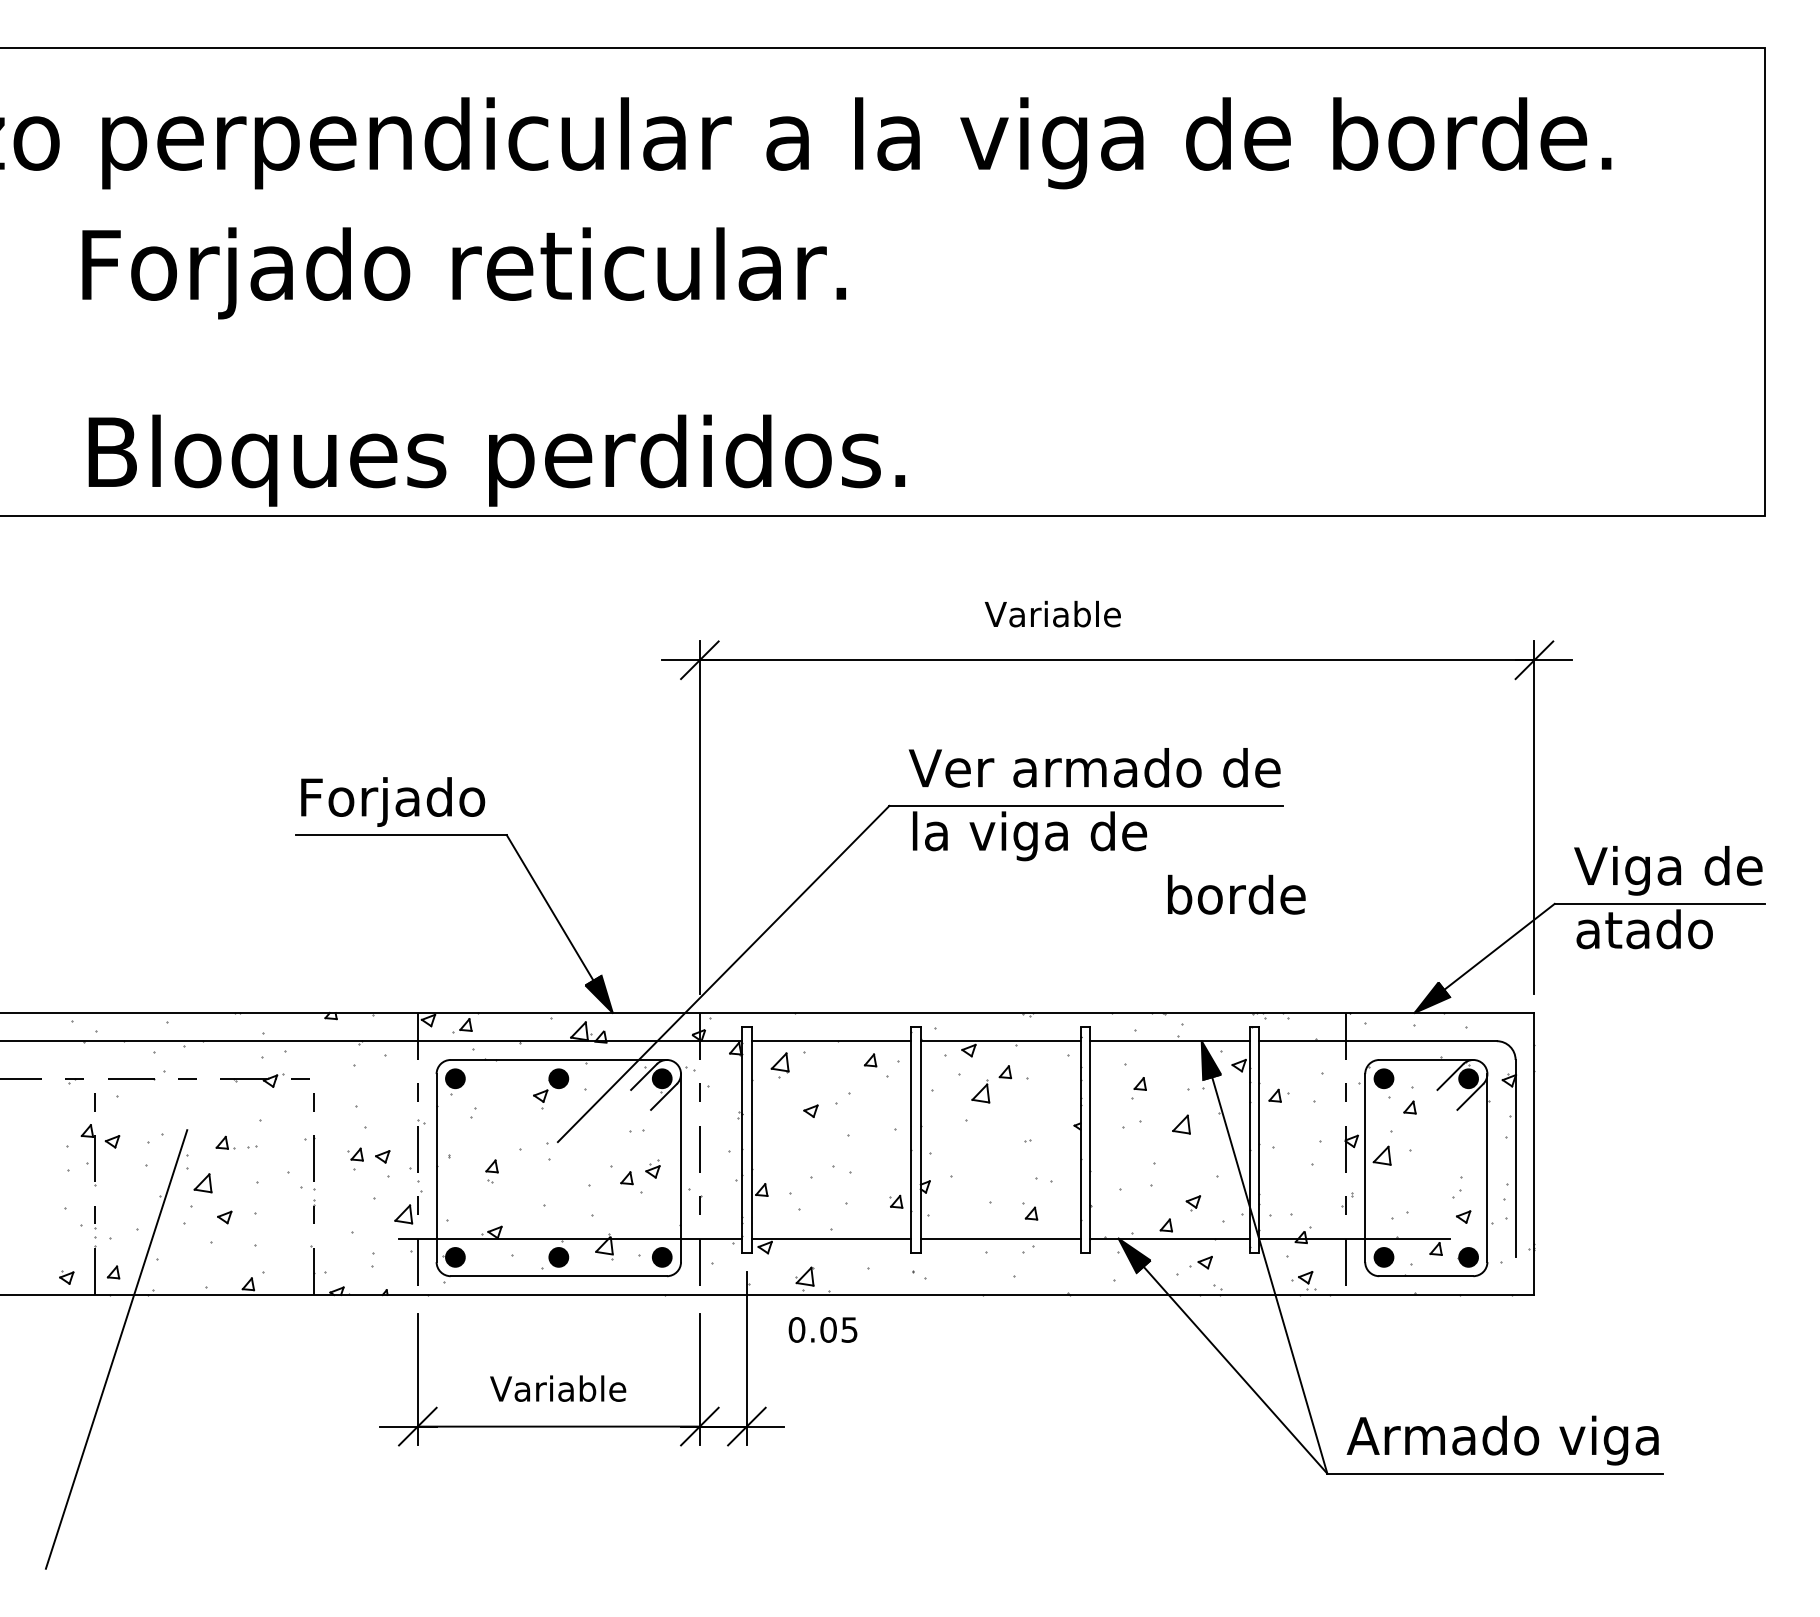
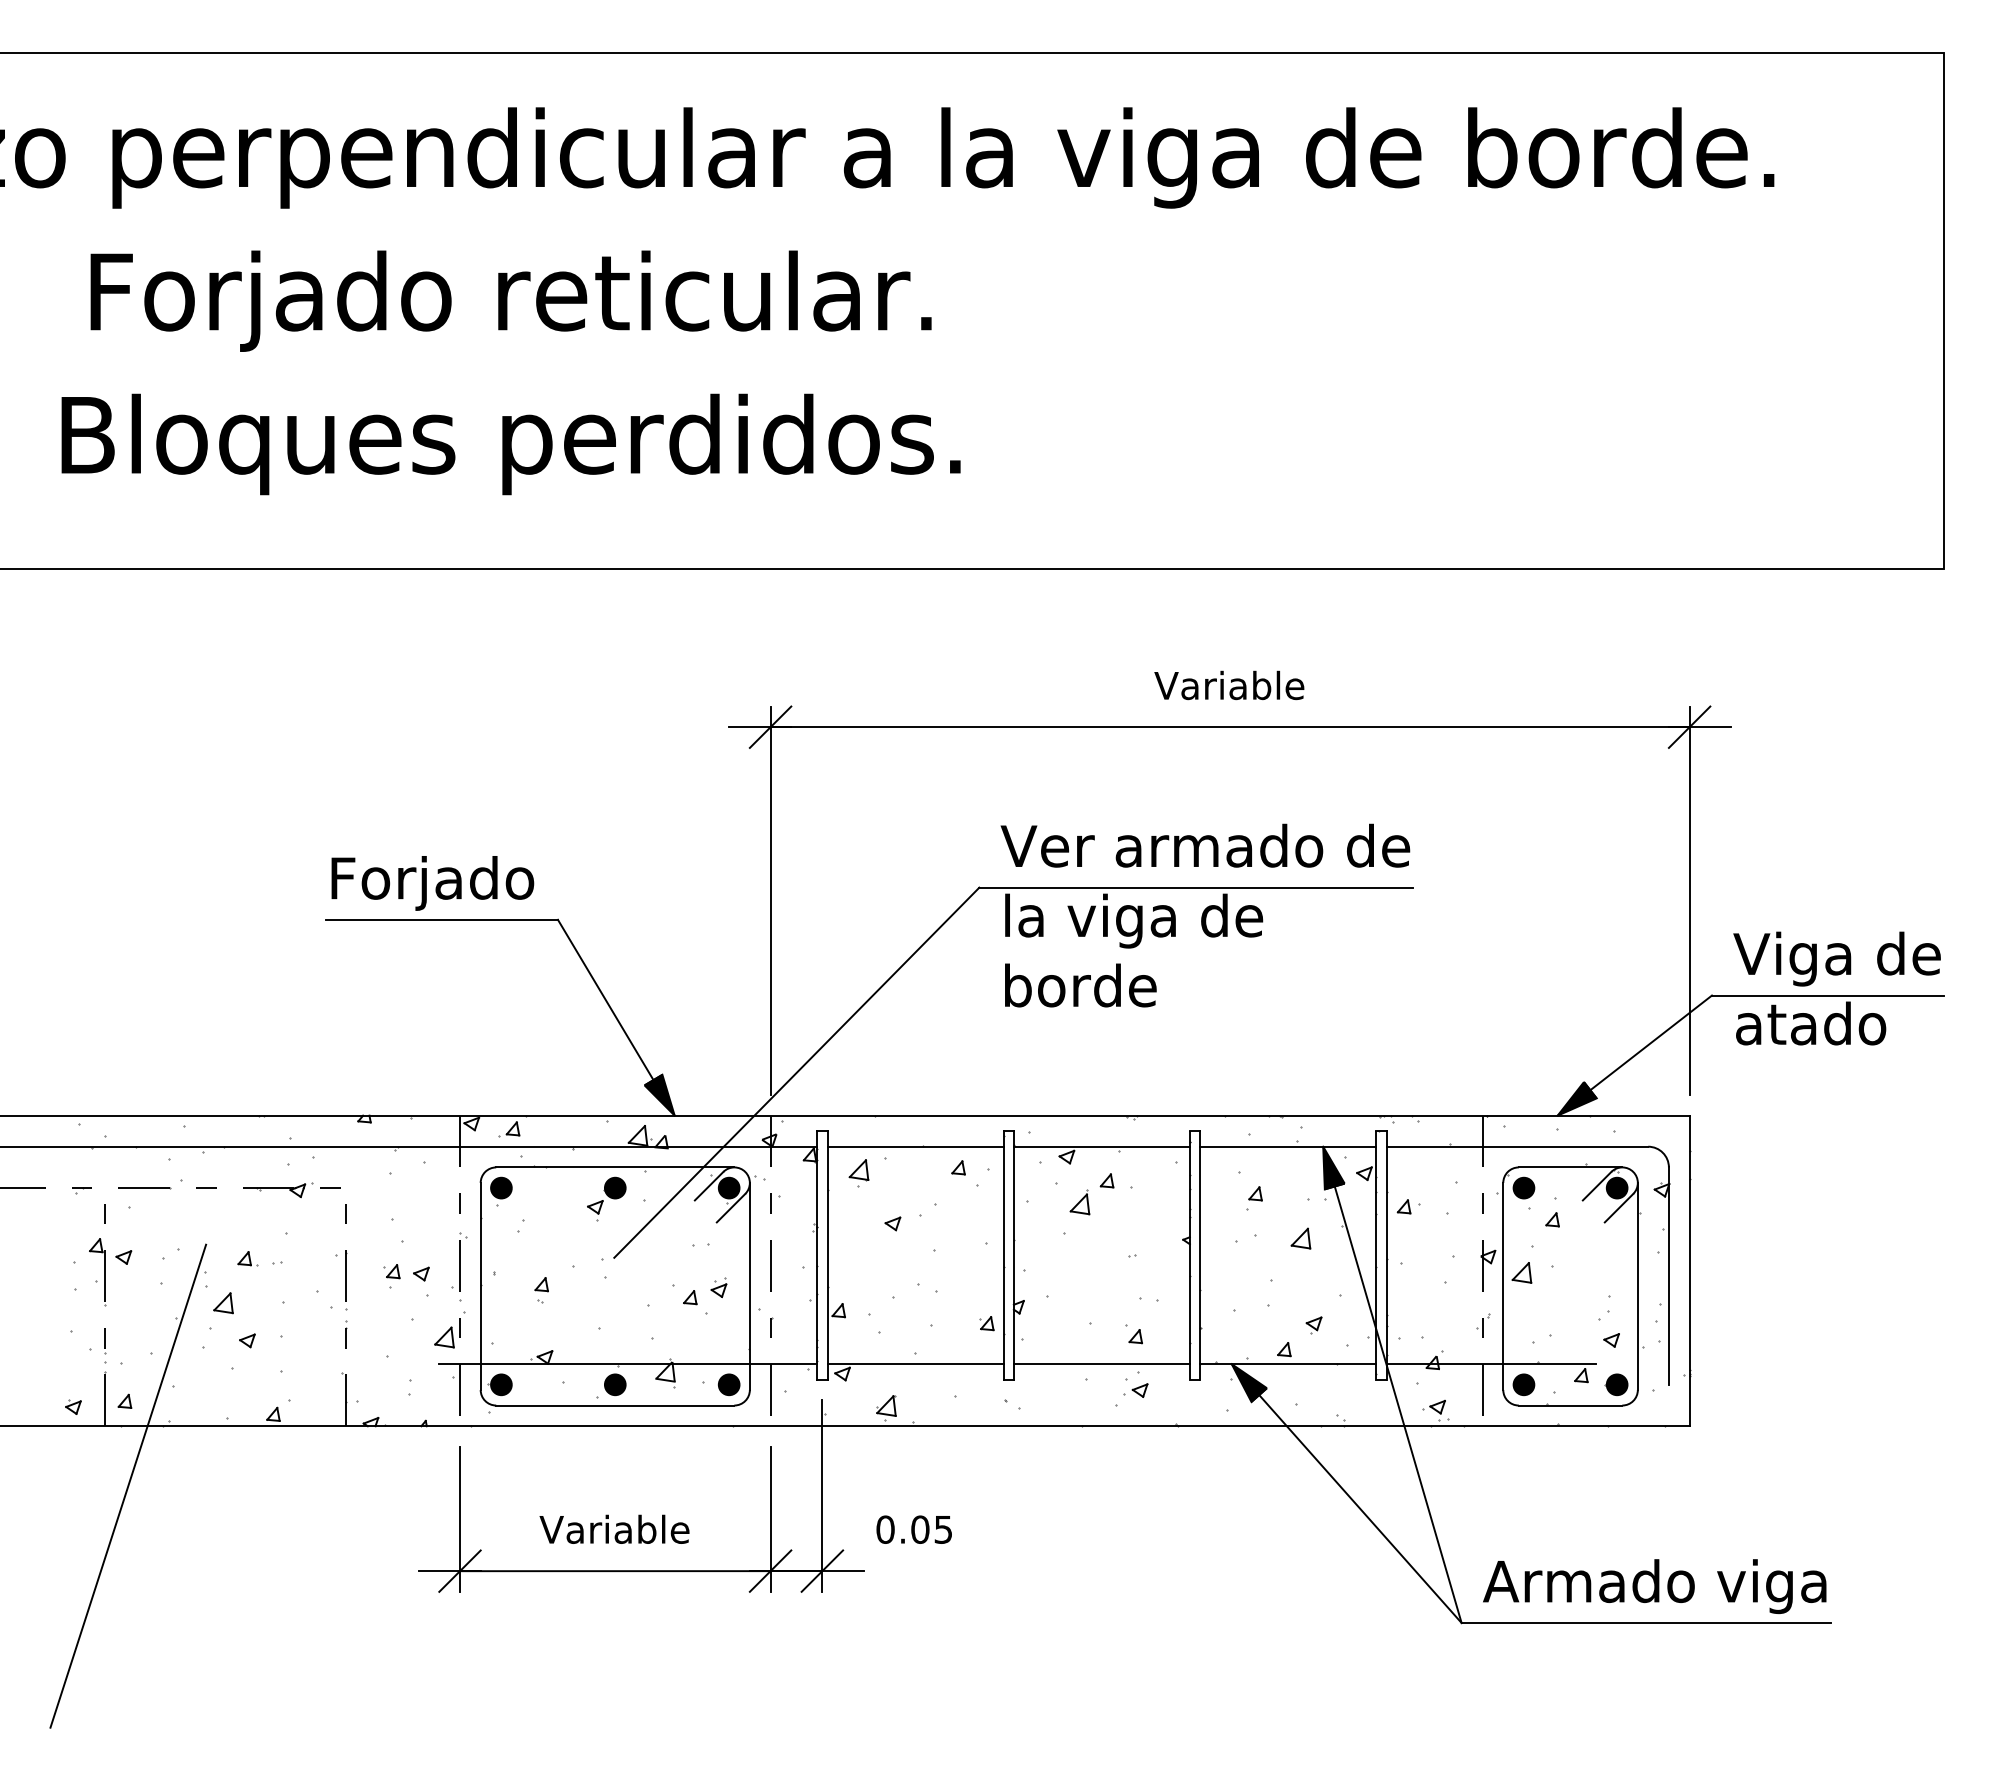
text: (496, 460) -> (510, 444), moved
text: (1053, 614) -> (1229, 685), moved
text: (1236, 894) -> (1080, 985), moved
part: (1201, 1262) -> (1135, 1390), moved
text: (822, 1329) -> (913, 1529), moved

